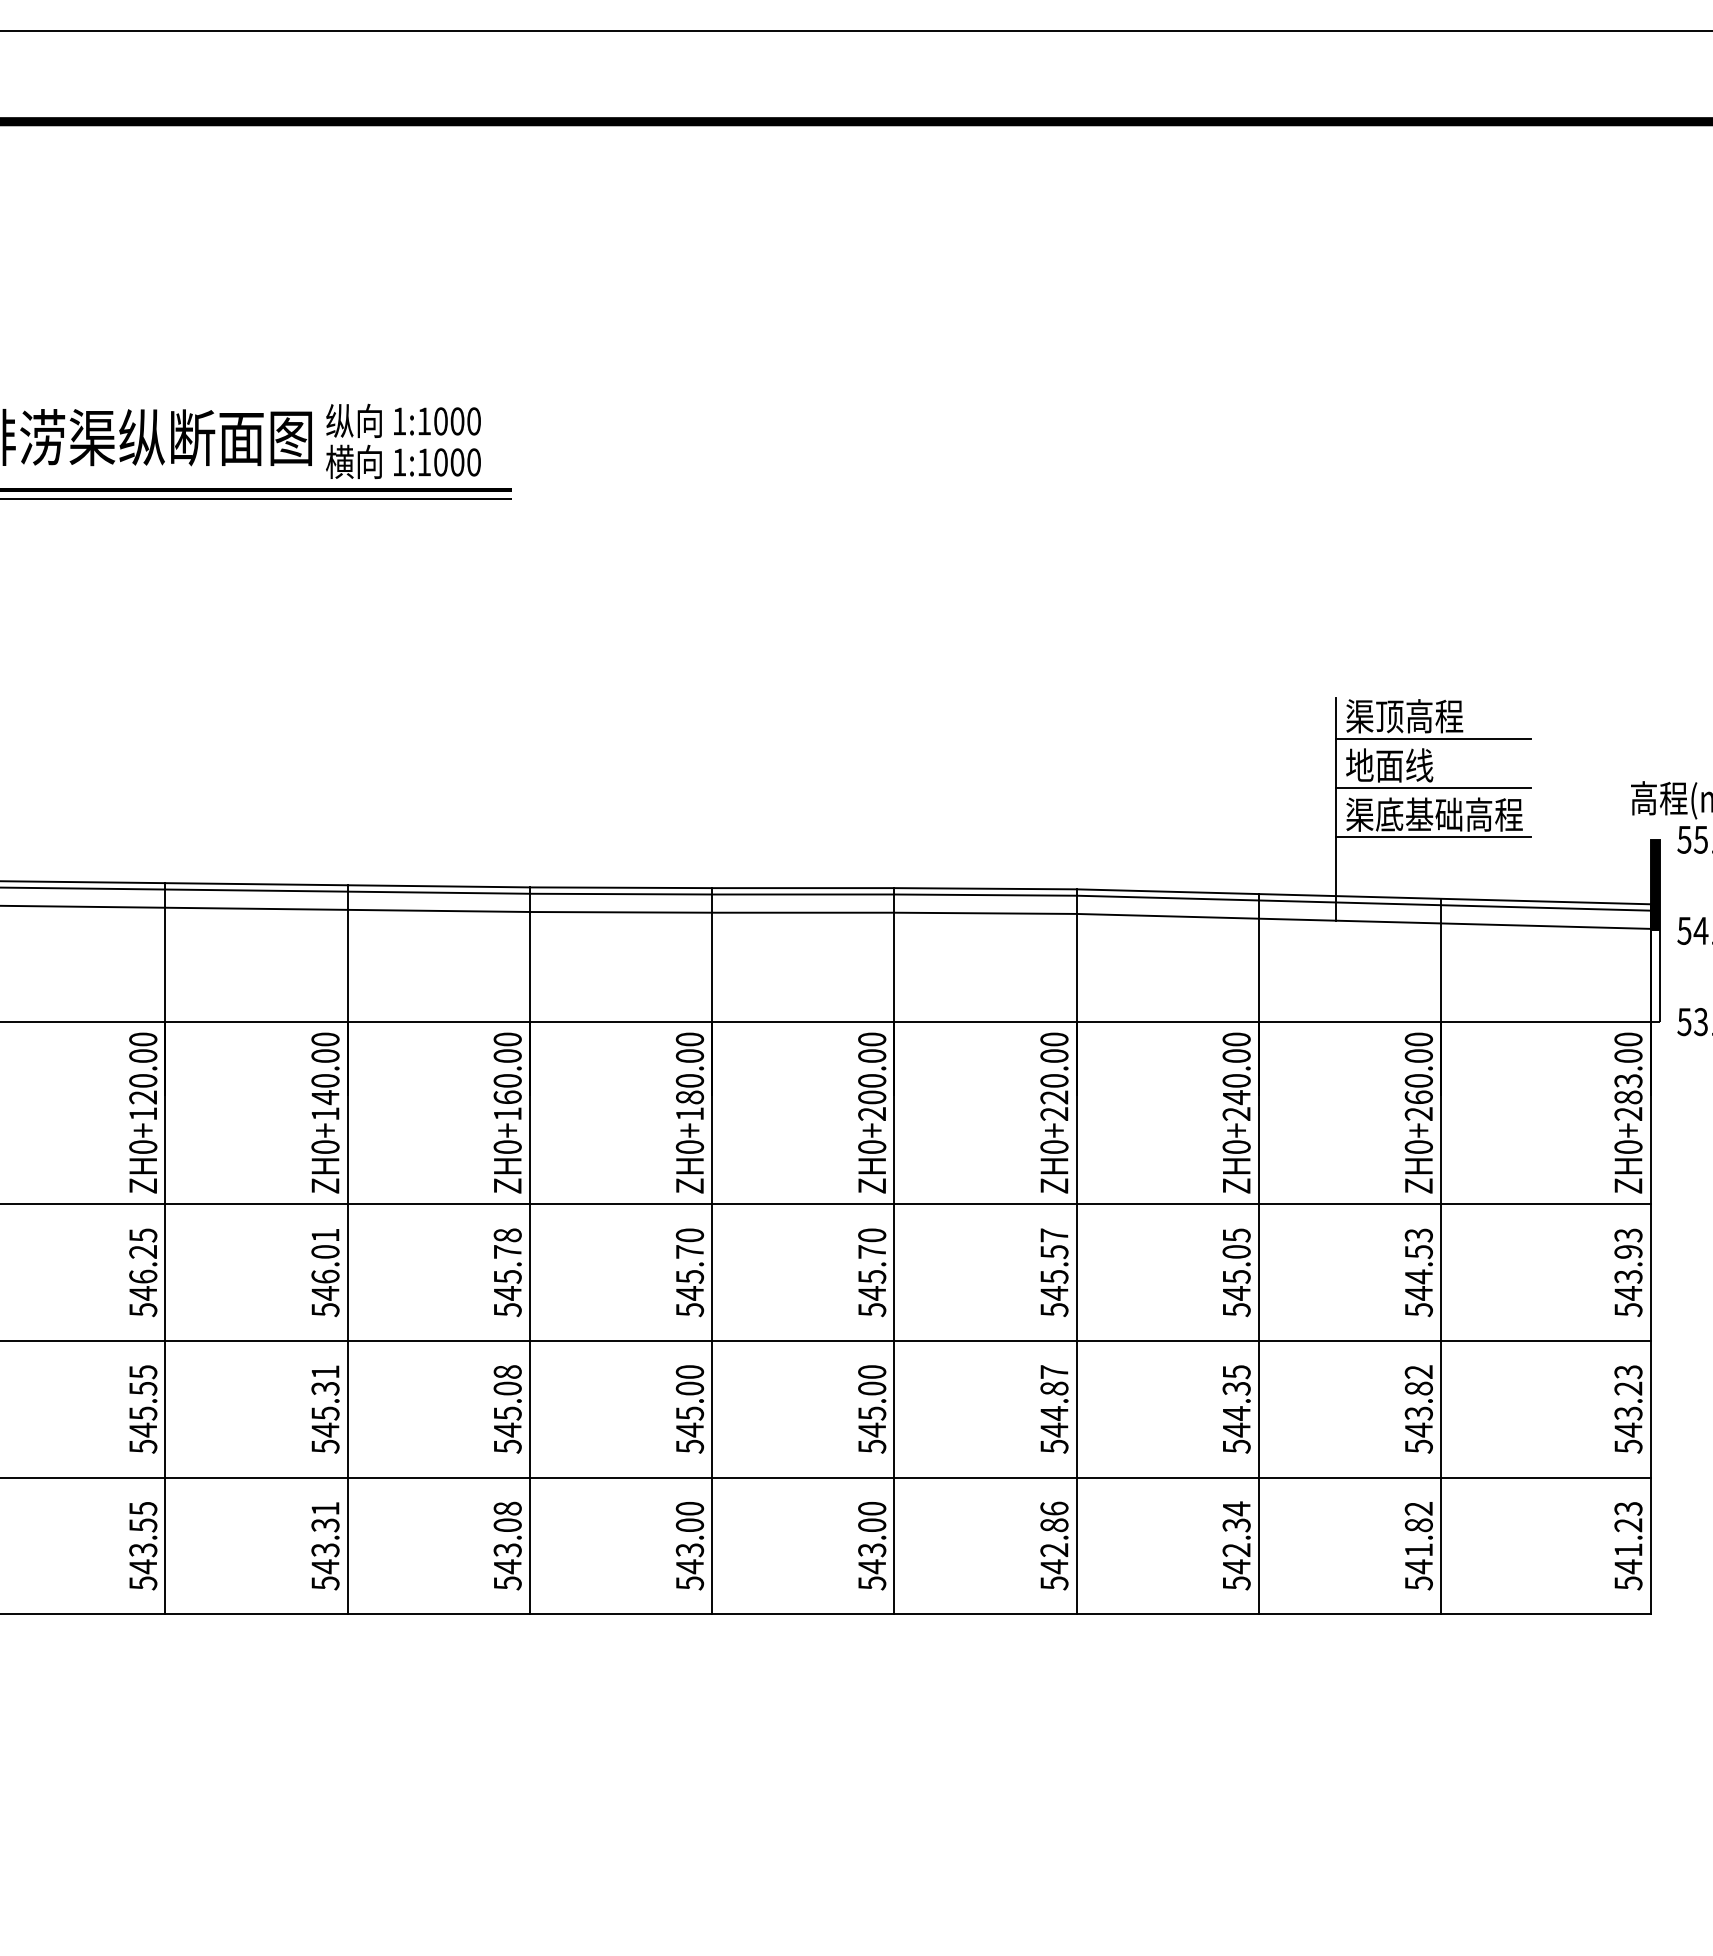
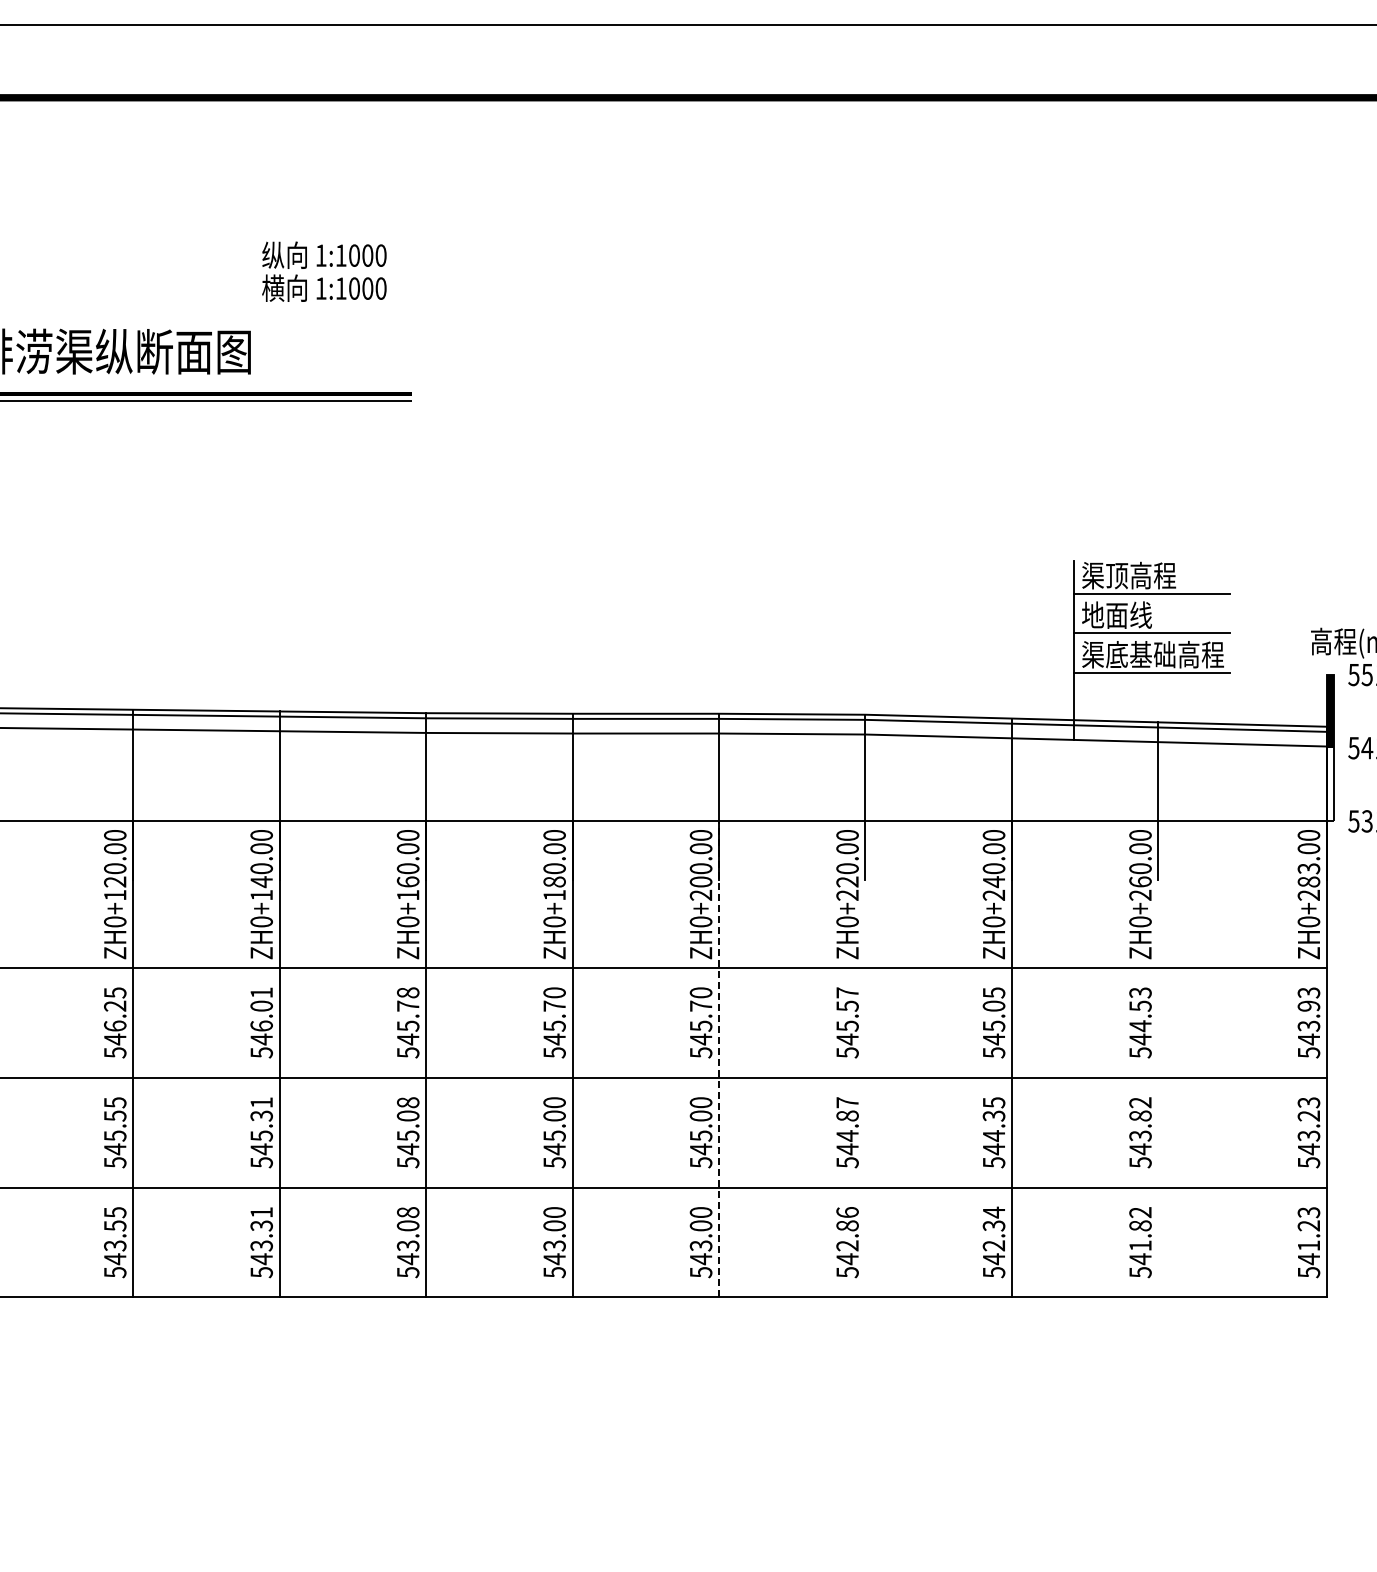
text: (403, 441) -> (324, 271), moved
line: (893, 1317) -> (718, 1058), solid -> dashed
line: (1076, 1318) -> (865, 1059), removed
line: (1441, 1318) -> (1158, 1059), removed

